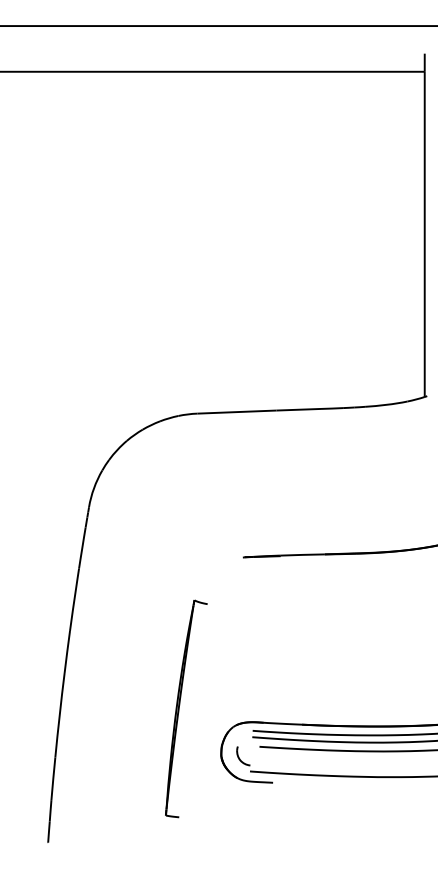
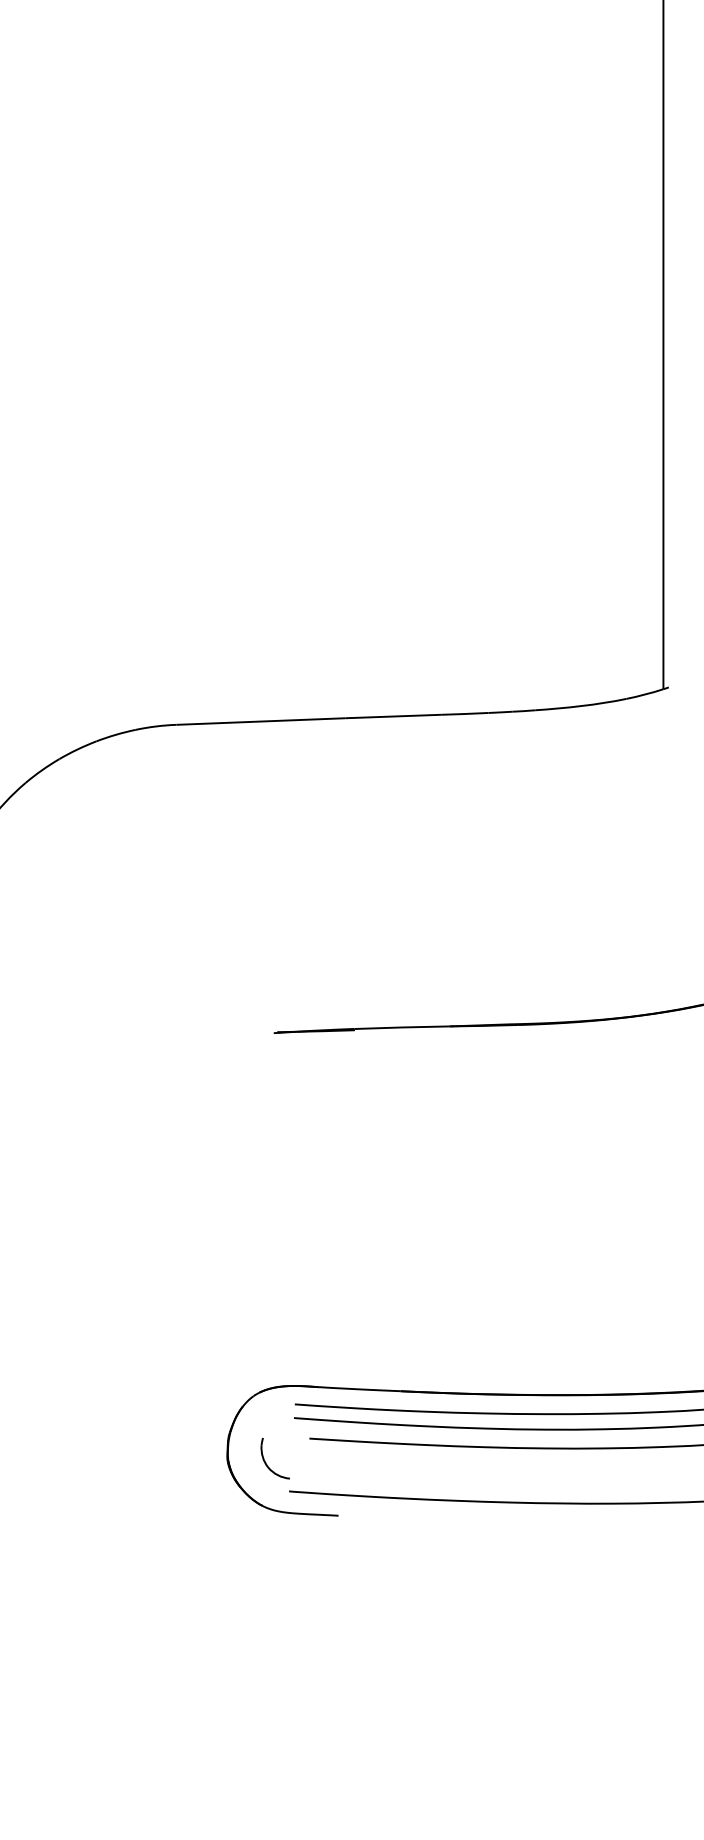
part: (180, 705) -> (140, 1350), removed

